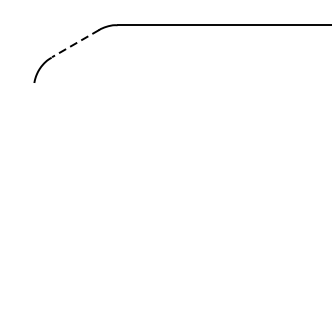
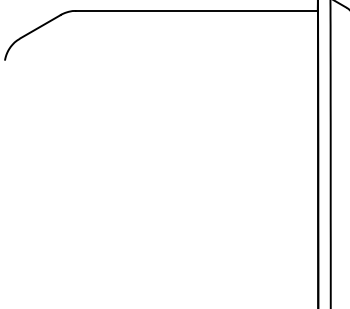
line: (75, 44) -> (40, 27), dashed -> solid

